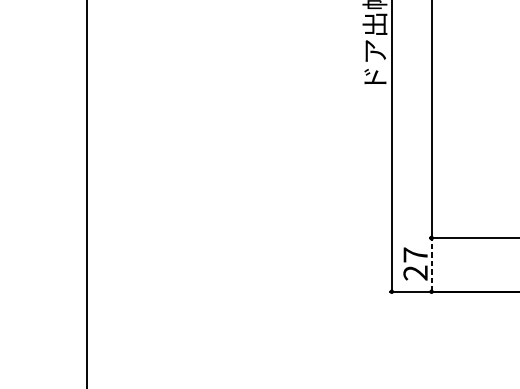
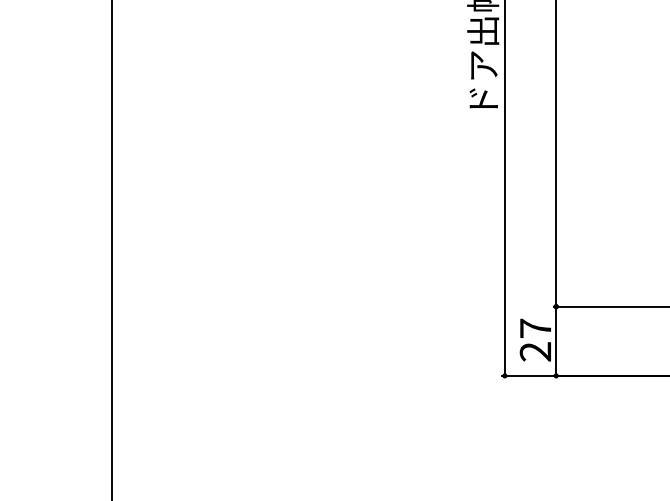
line: (431, 265) -> (556, 341), dashed -> solid

